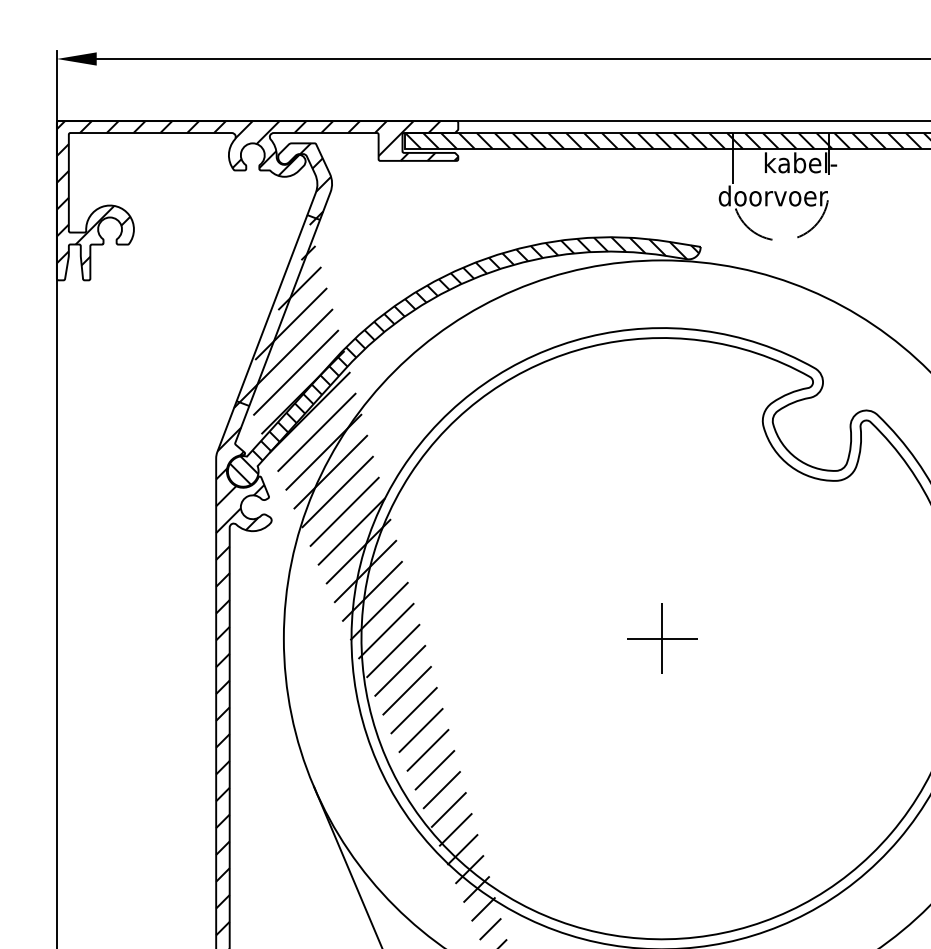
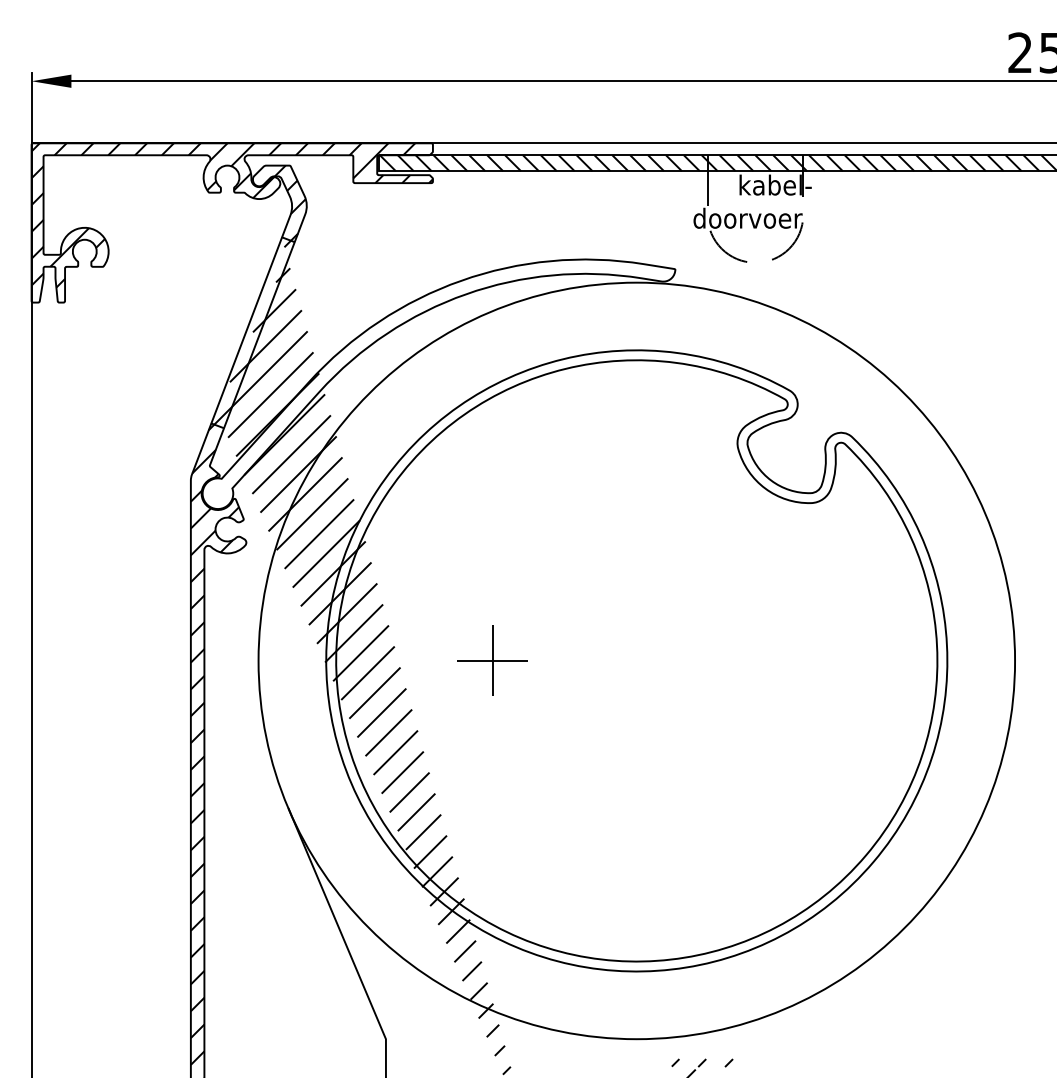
hatch: (463, 360) -> (438, 382), removed
part: (661, 638) -> (492, 660), moved

